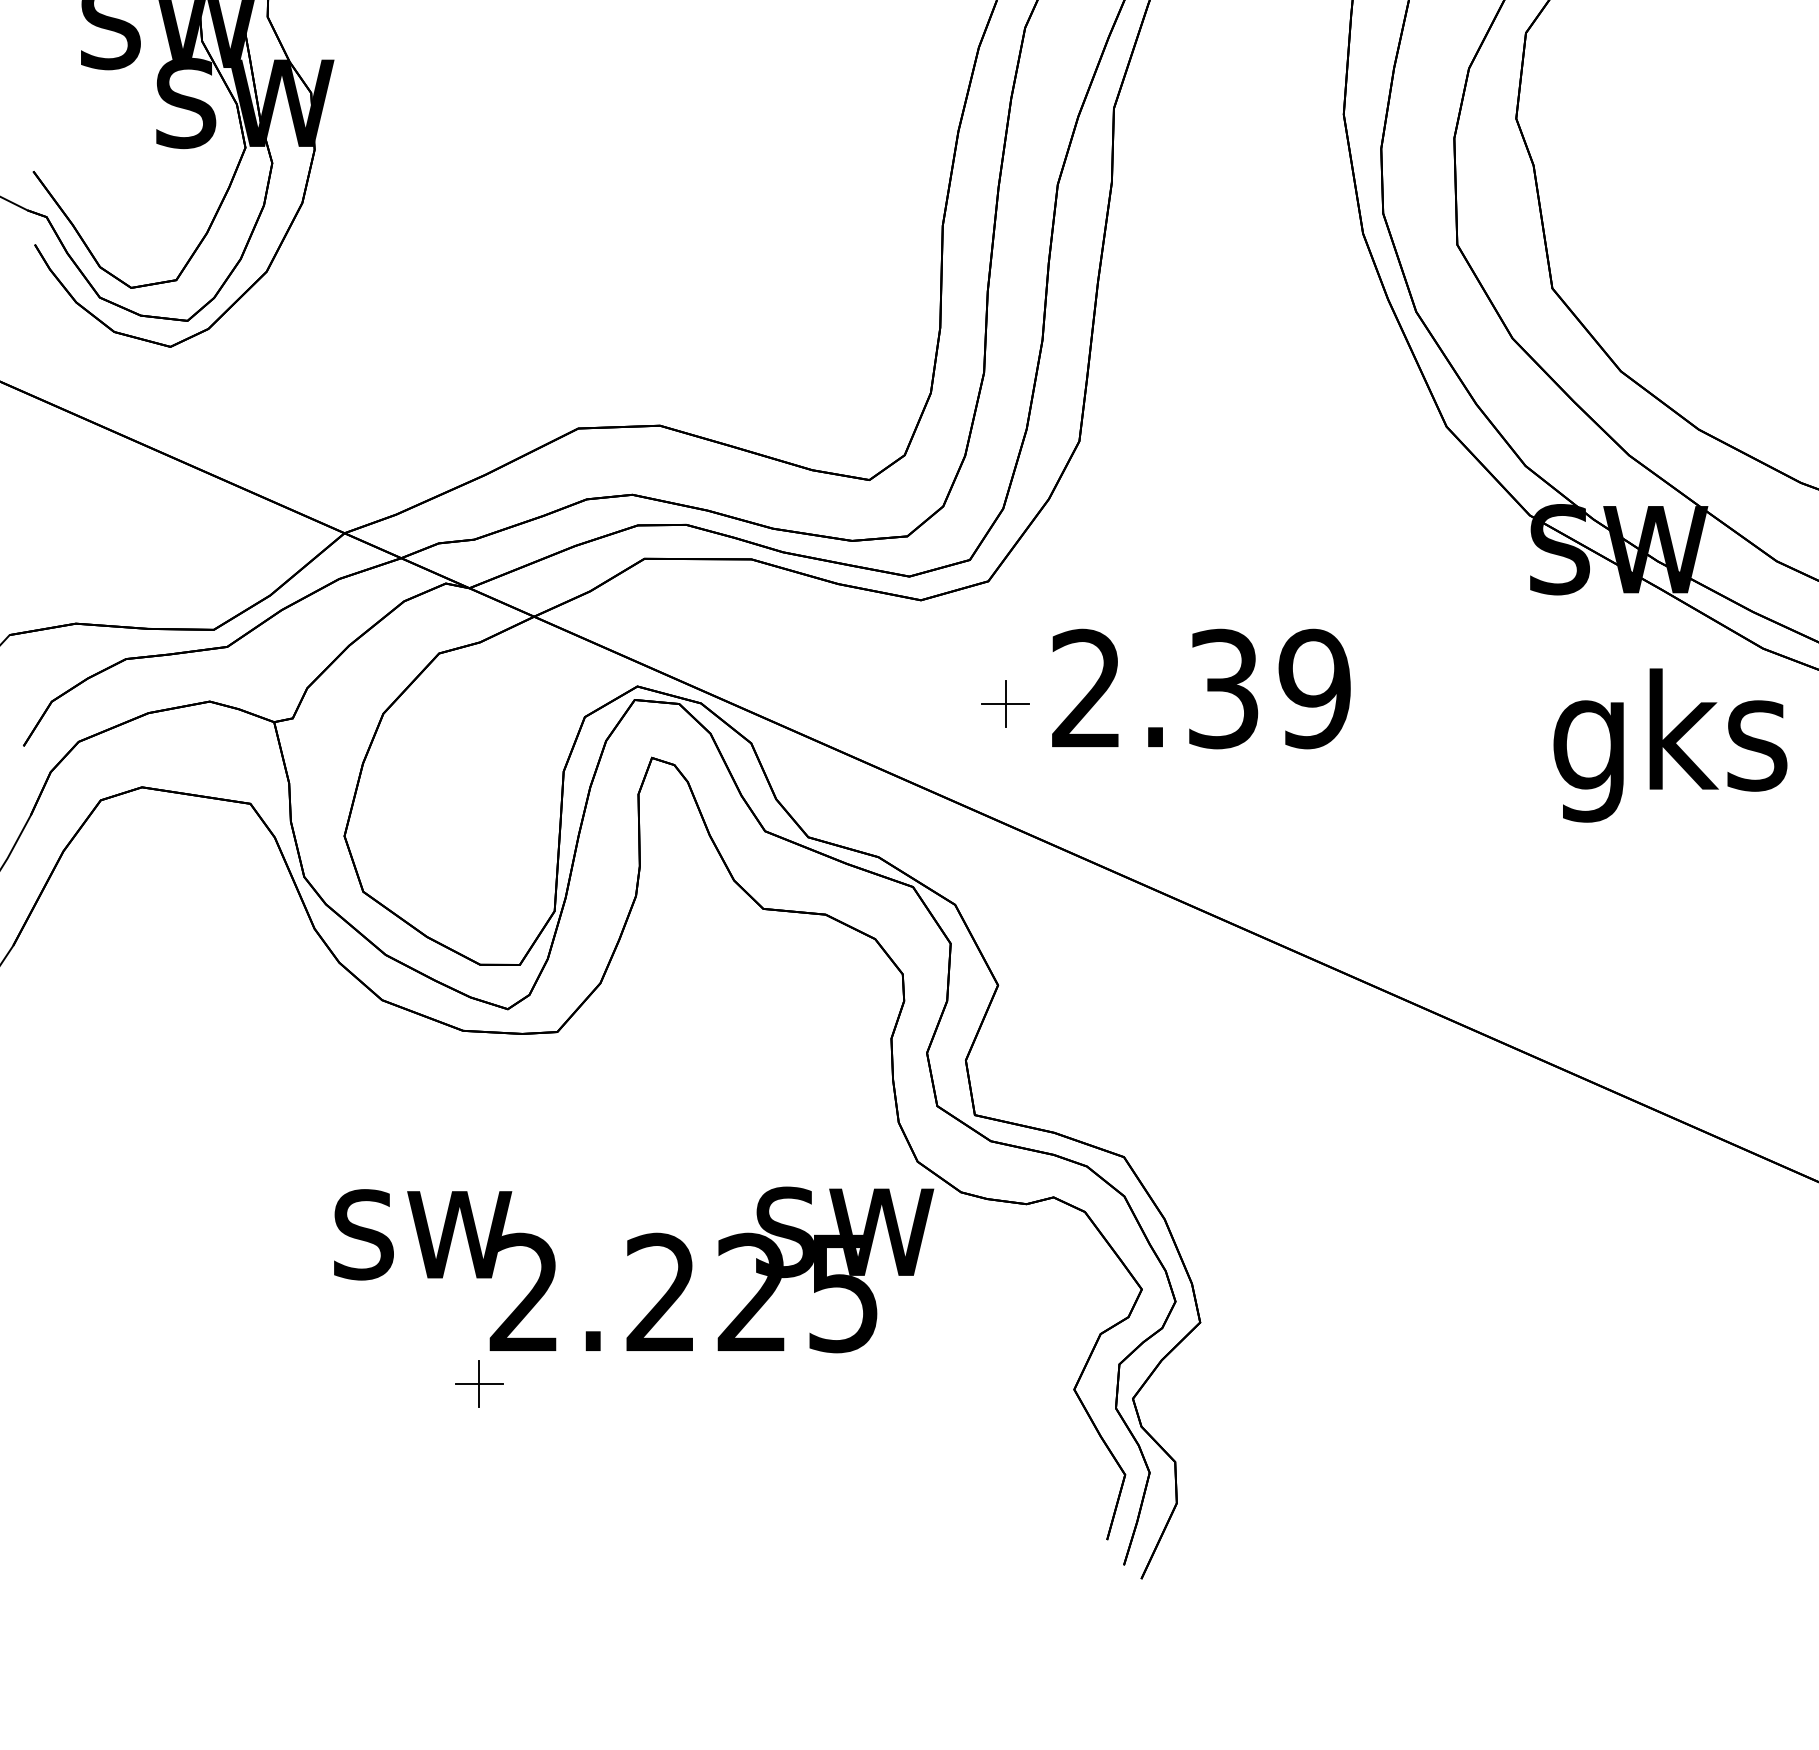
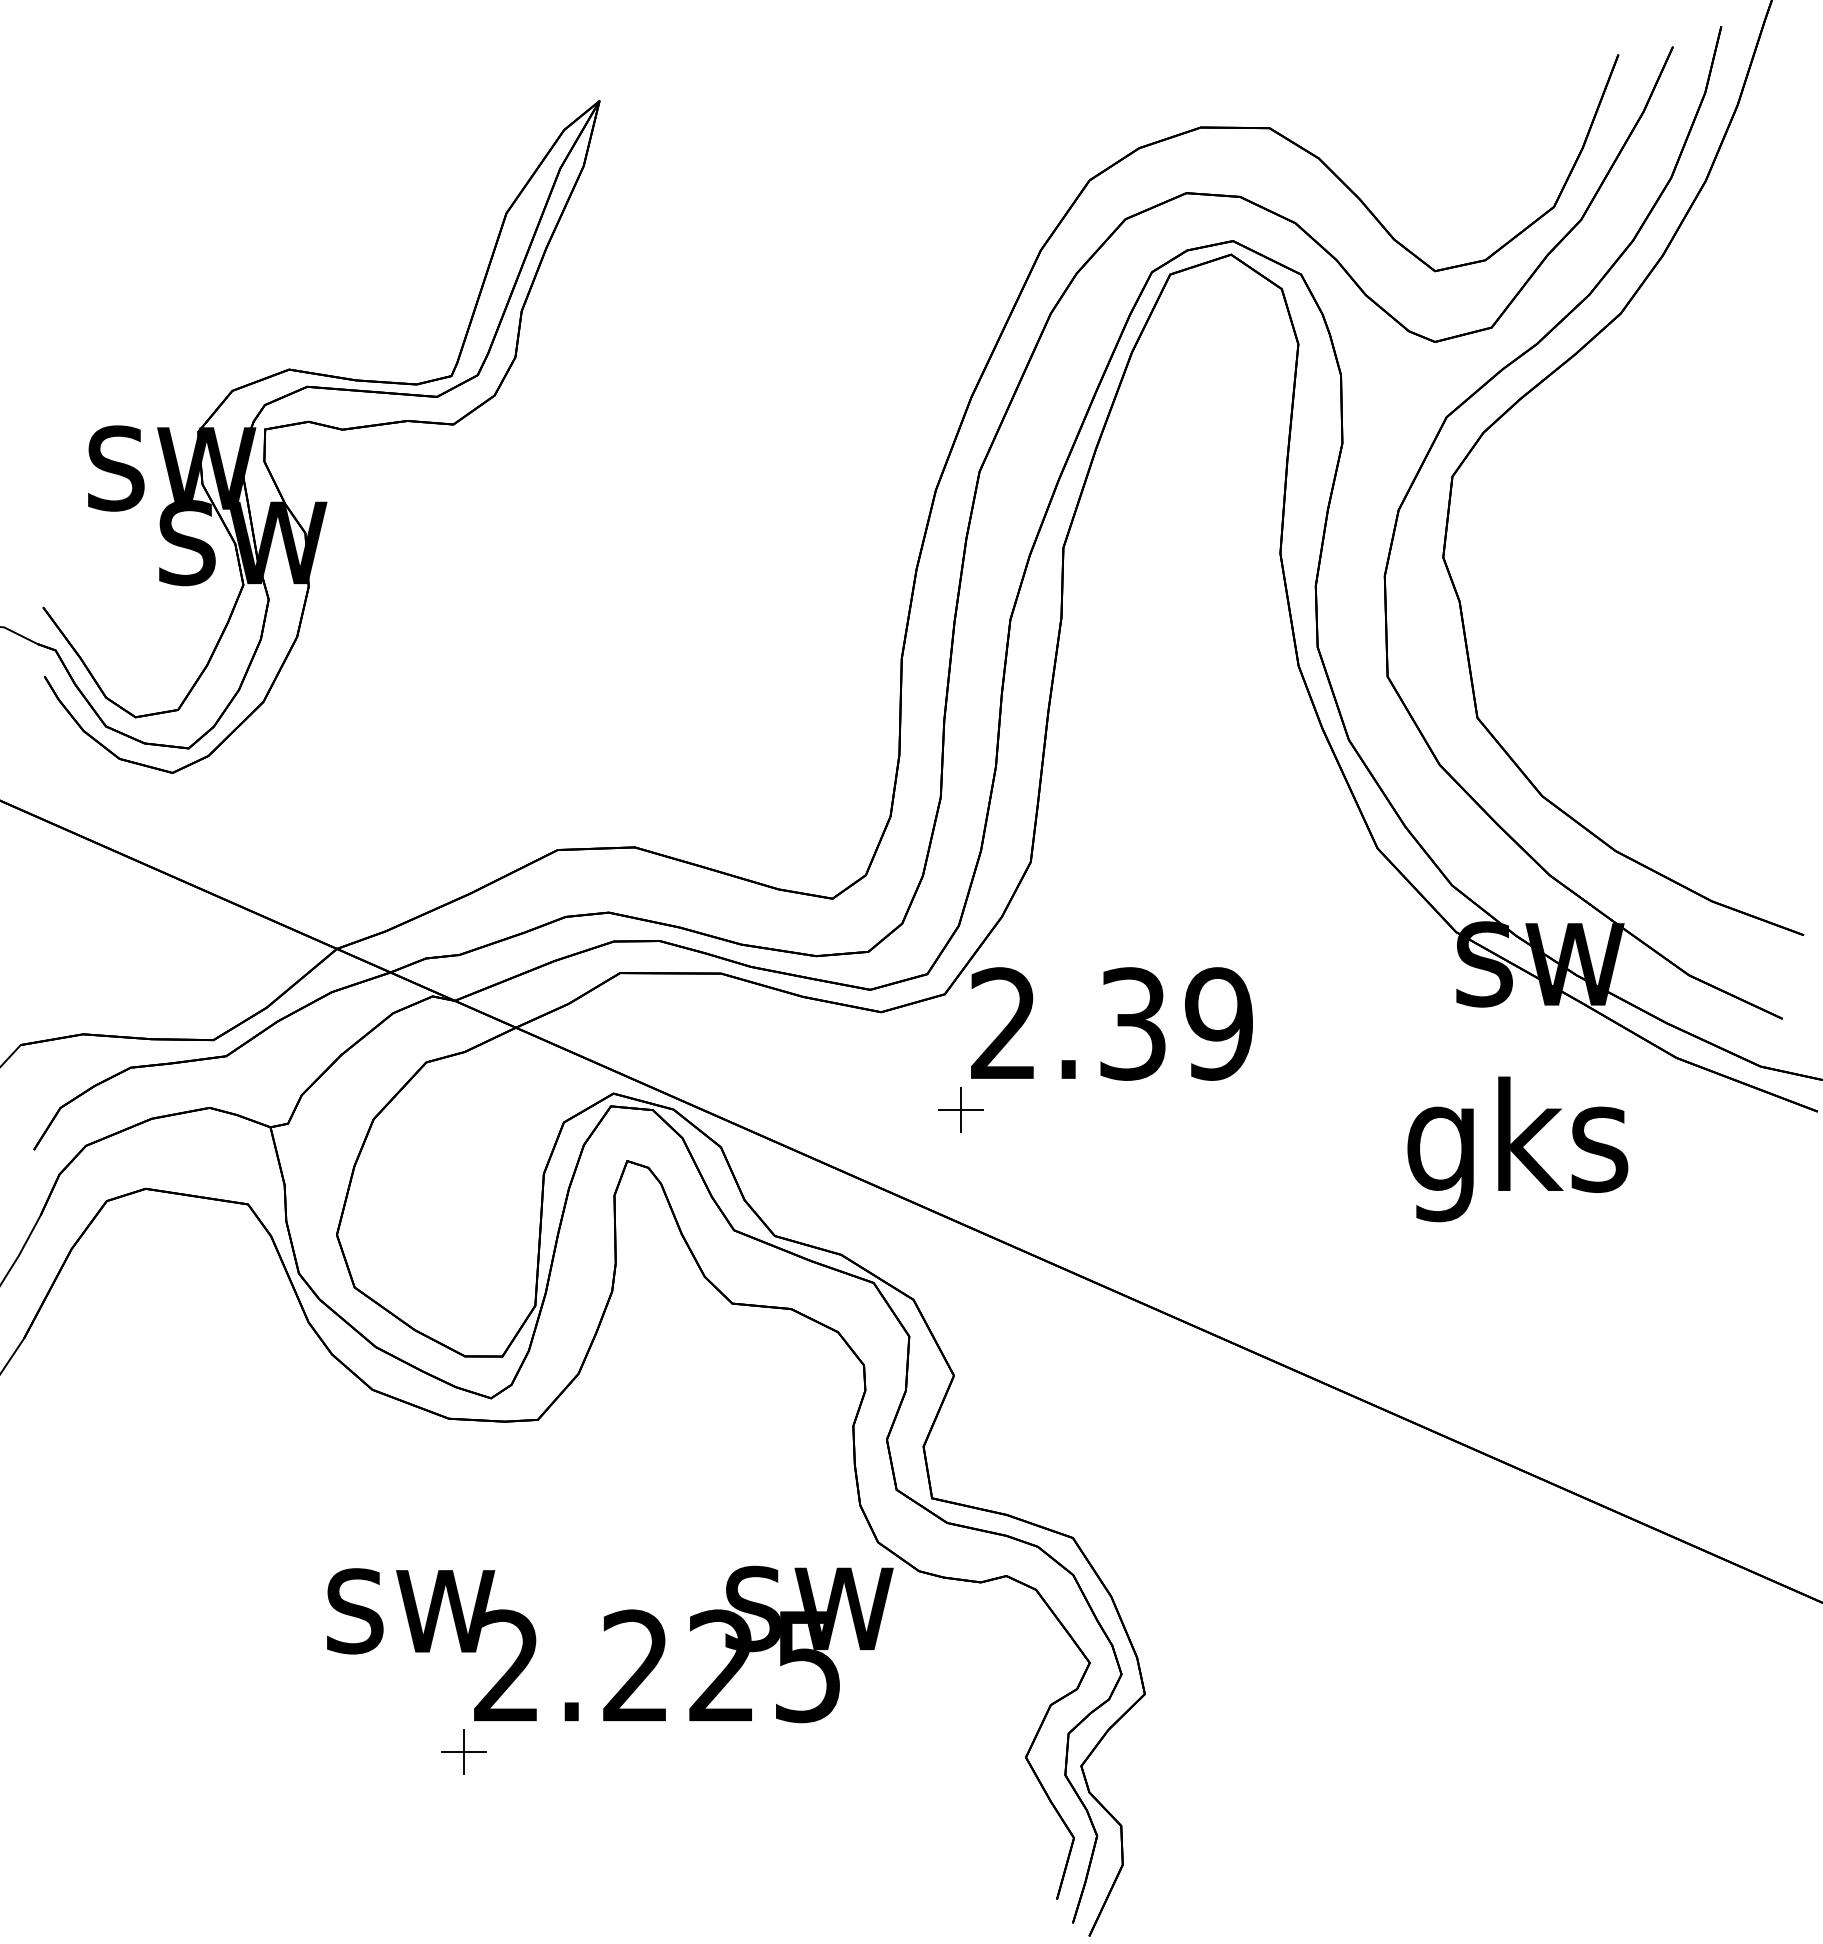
text: (1200, 688) -> (1111, 1023), moved
text: (1670, 745) -> (1517, 1149), moved

